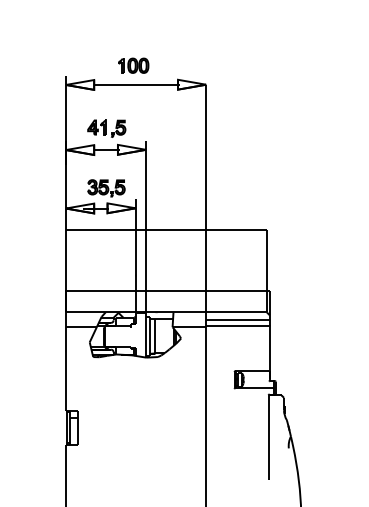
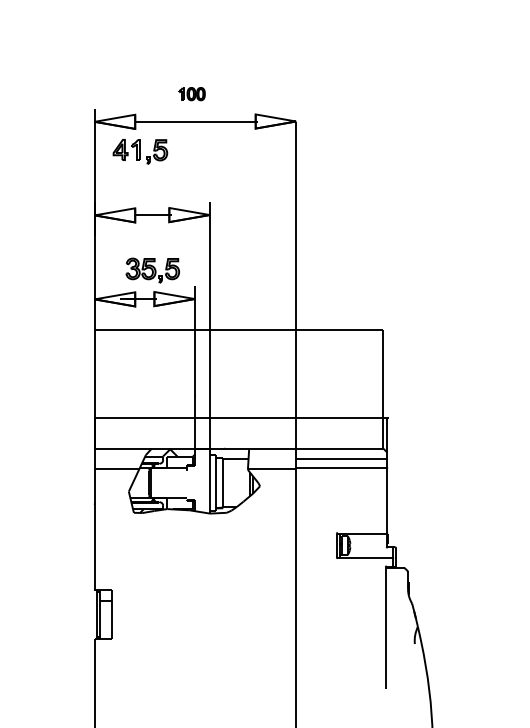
part: (133, 65) -> (191, 93), size x0.6
part: (106, 128) -> (139, 151), moved

